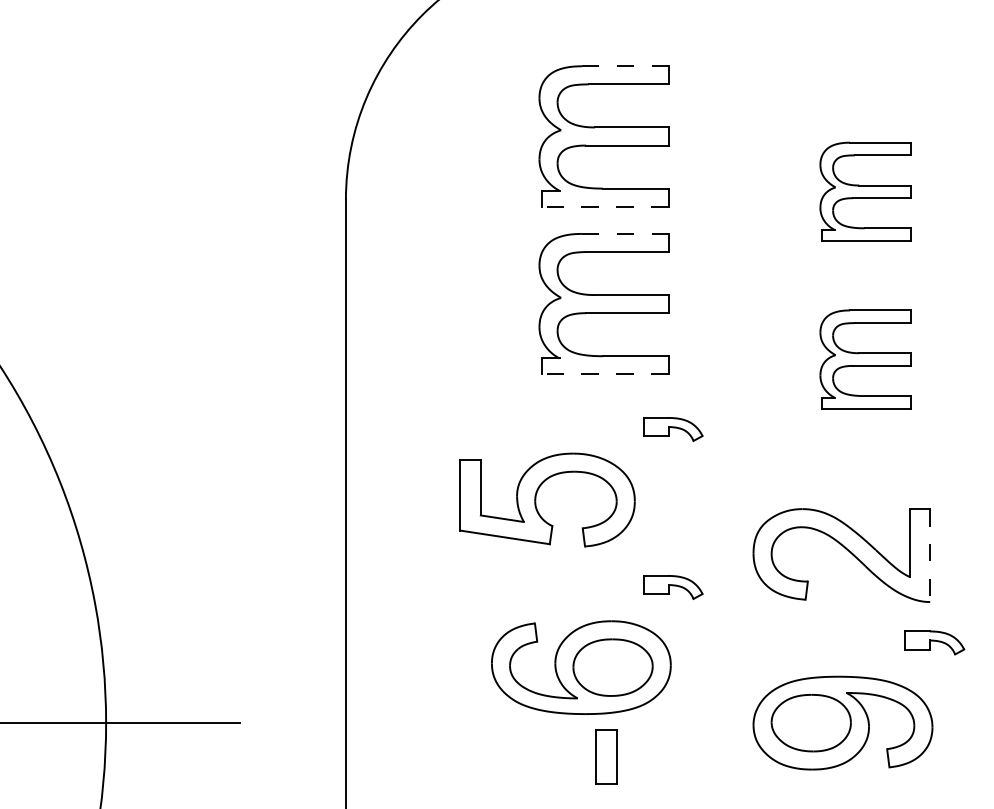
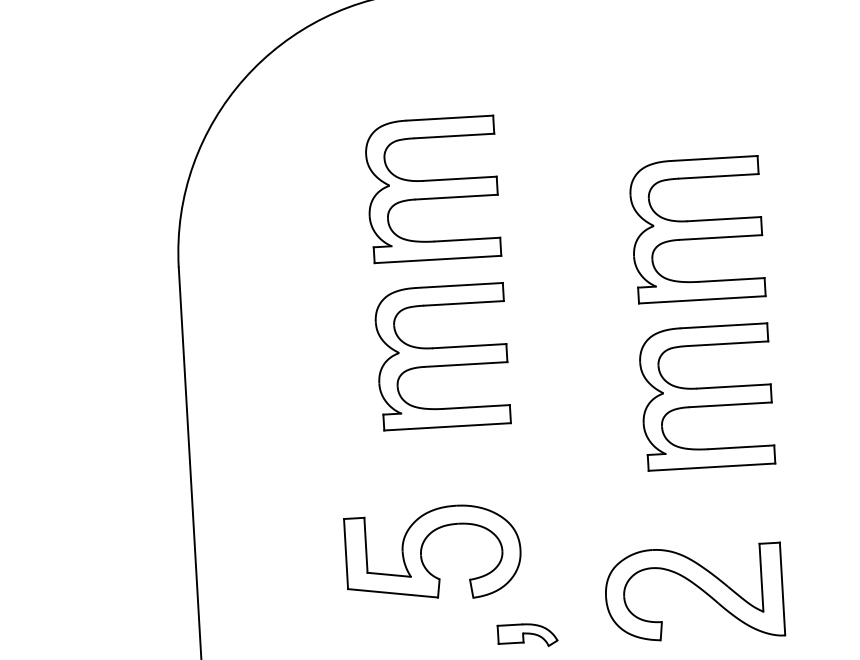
line: (625, 66) -> (450, 118), dashed -> solid
part: (865, 191) -> (696, 229), size x1.43
line: (604, 206) -> (437, 259), dashed -> solid
line: (625, 233) -> (459, 285), dashed -> solid
part: (865, 359) -> (706, 397), size x1.43
line: (604, 374) -> (446, 427), dashed -> solid
part: (673, 429) -> (519, 477), removed
part: (536, 499) -> (422, 553), moved
line: (930, 556) -> (782, 589), dashed -> solid

